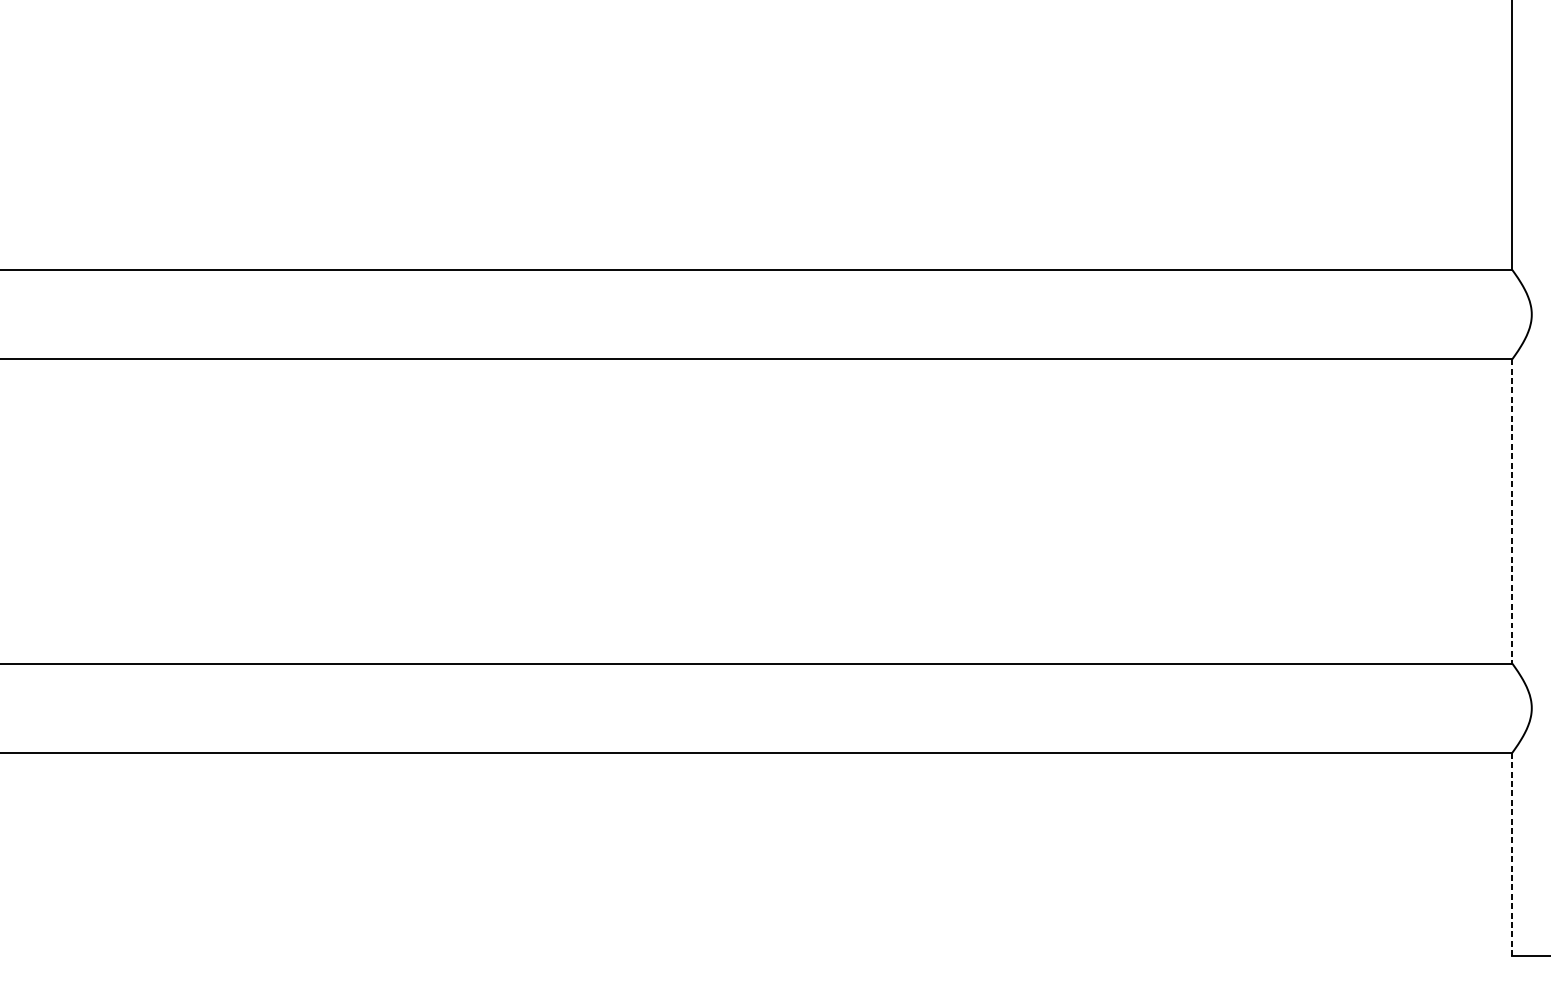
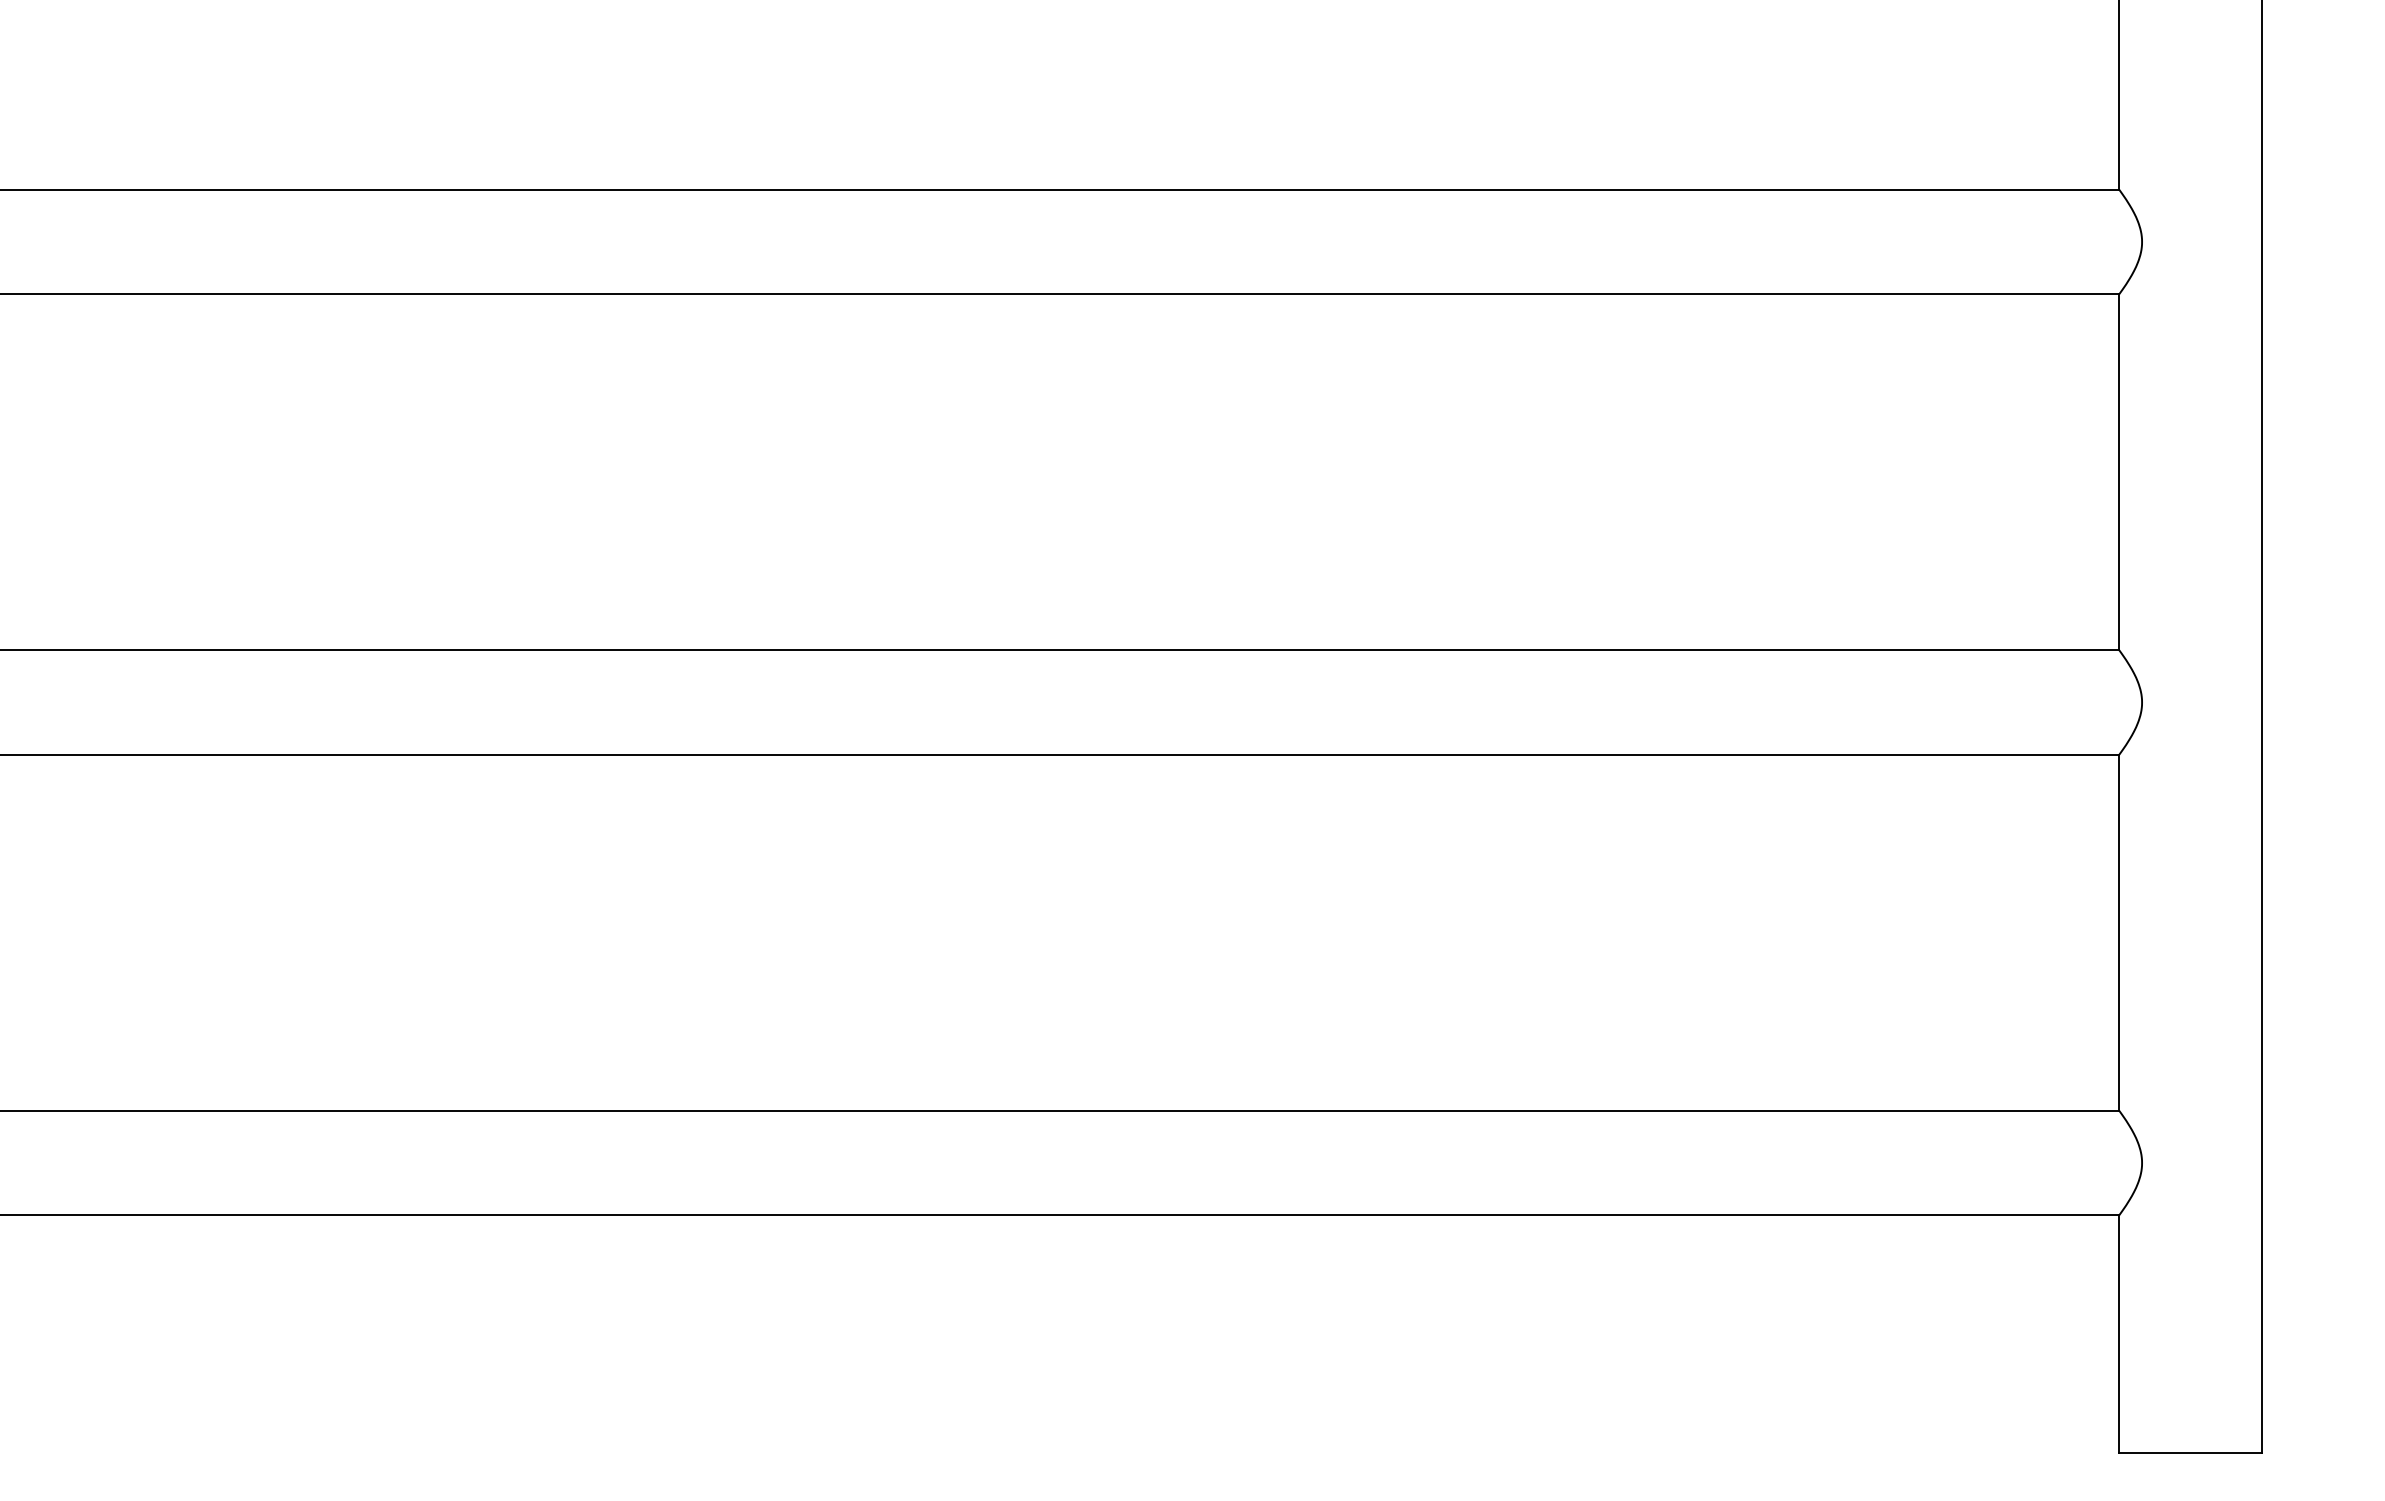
line: (1512, 512) -> (2119, 933), dashed -> solid
line: (1512, 853) -> (2119, 1333), dashed -> solid

